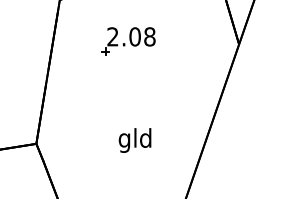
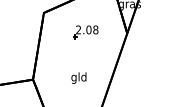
part: (127, 42) -> (85, 32), moved

